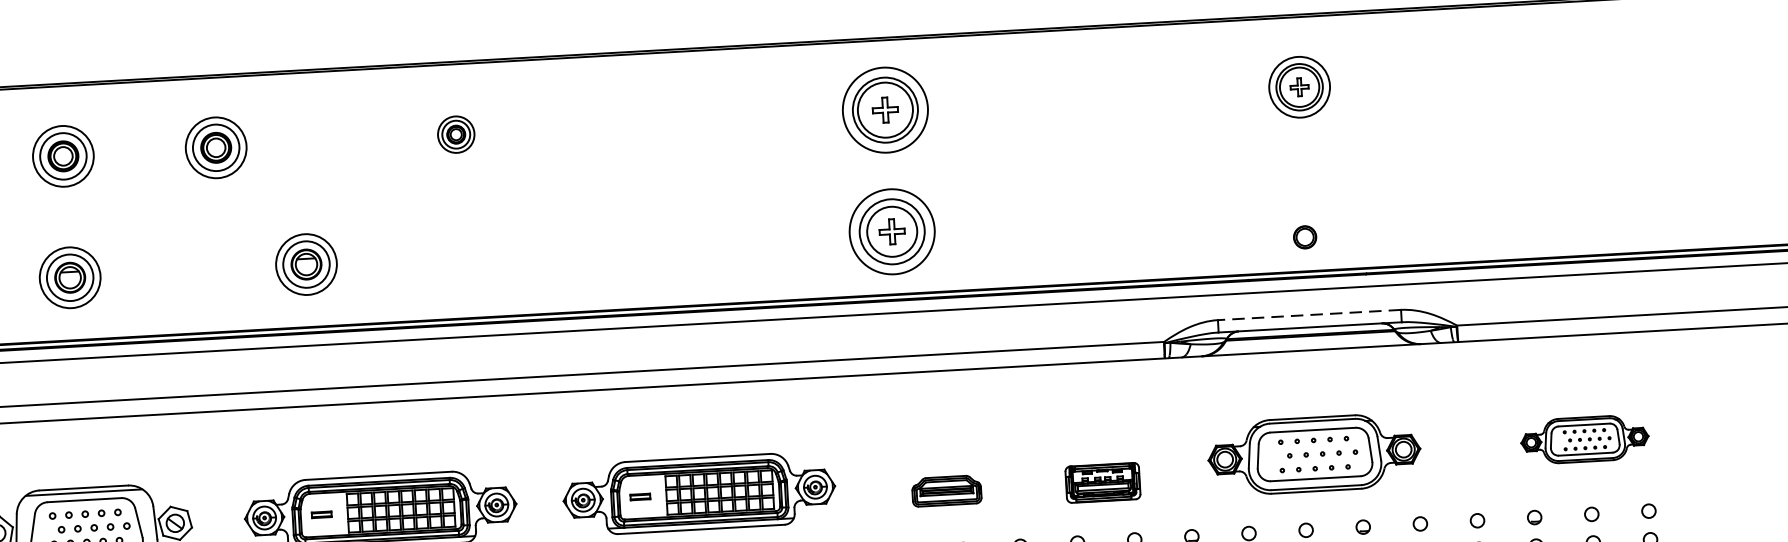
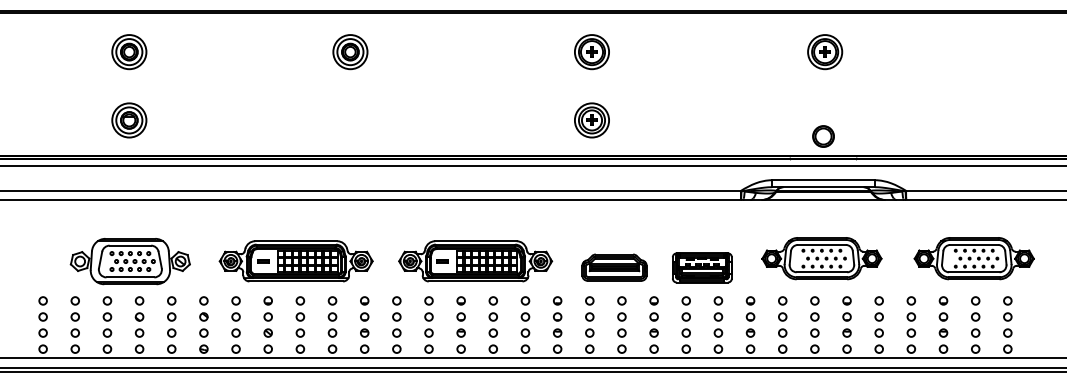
part: (884, 111) -> (591, 52), size x0.71
part: (456, 135) -> (350, 52), size x1.67
part: (216, 148) -> (215, 52), removed
part: (891, 231) -> (591, 120), size x0.71
part: (1305, 237) -> (823, 136), size x1.67
part: (306, 264) -> (262, 120), removed
line: (1309, 315) -> (823, 180), dashed -> solid
part: (1583, 439) -> (973, 258), size x1.67
part: (1103, 482) -> (702, 267), size x1.43
part: (946, 490) -> (614, 267), size x1.67

